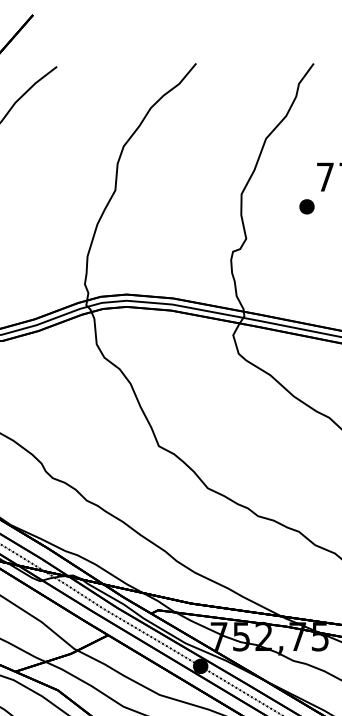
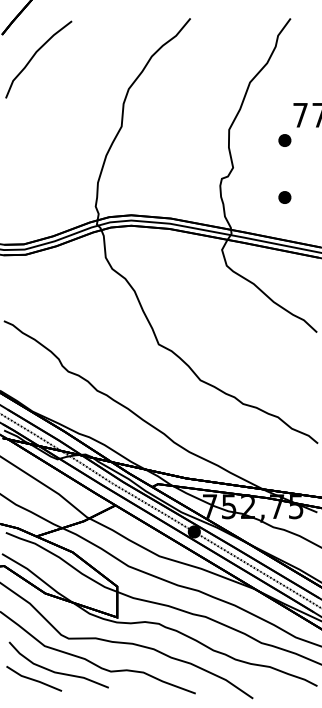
part: (306, 273) -> (284, 197), added

